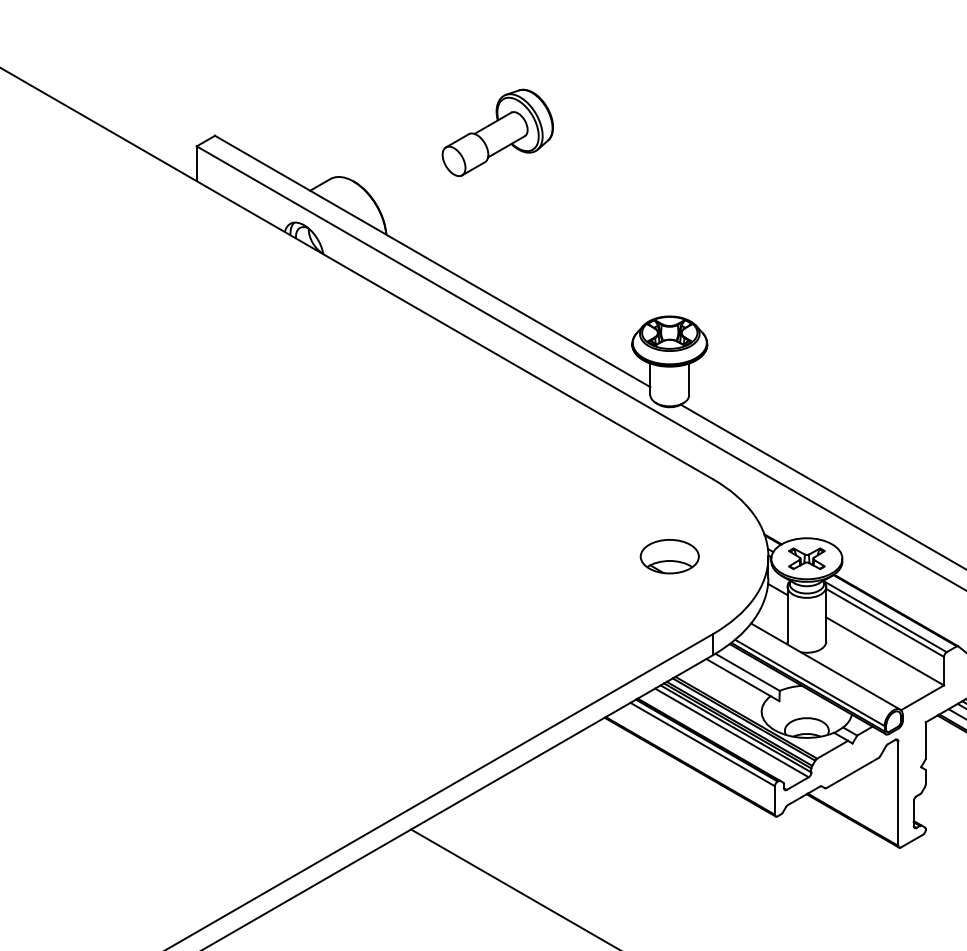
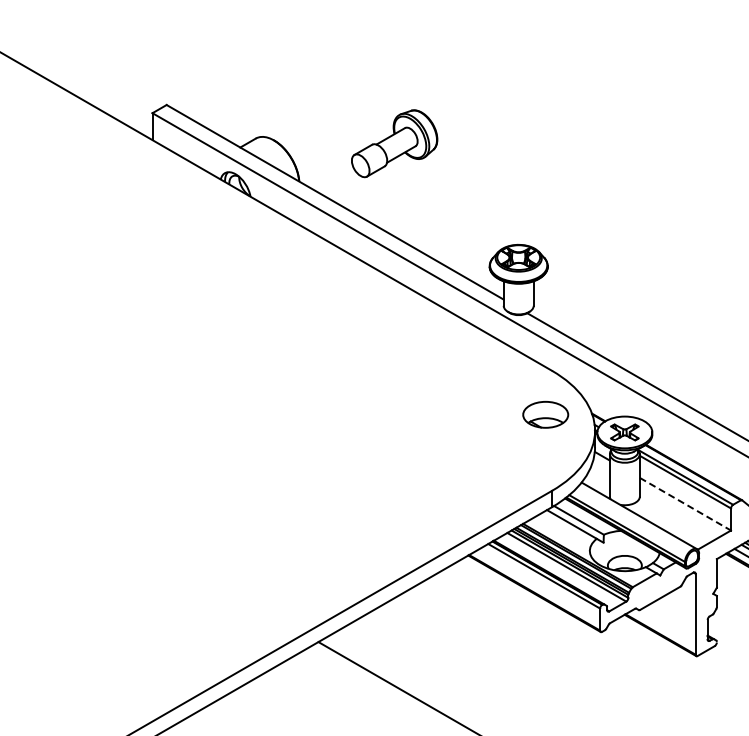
part: (497, 132) -> (394, 143), moved
part: (669, 556) -> (545, 414), moved
line: (885, 651) -> (685, 504), solid -> dashed

